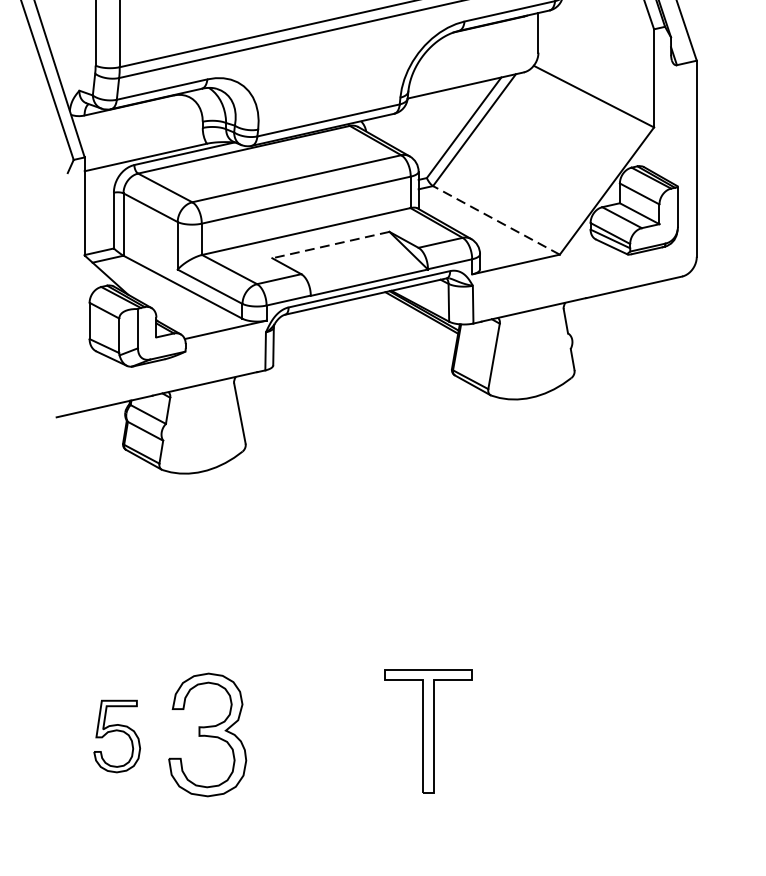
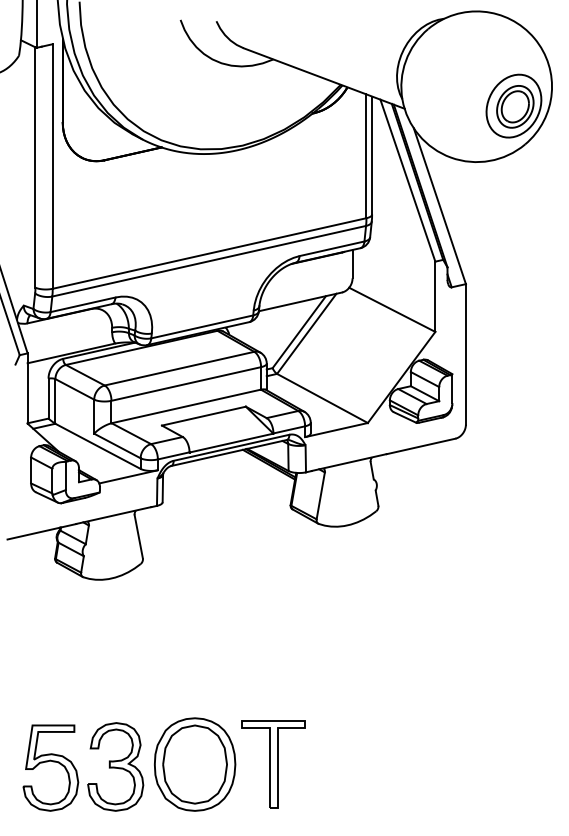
line: (496, 220) -> (322, 398), dashed -> solid
line: (330, 245) -> (203, 416), dashed -> solid
part: (319, 731) -> (195, 764), added
part: (116, 735) -> (50, 767), size x1.67

